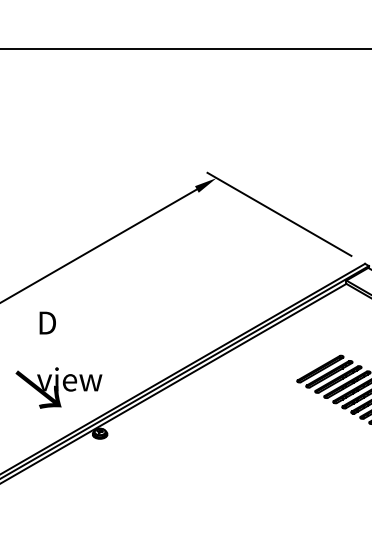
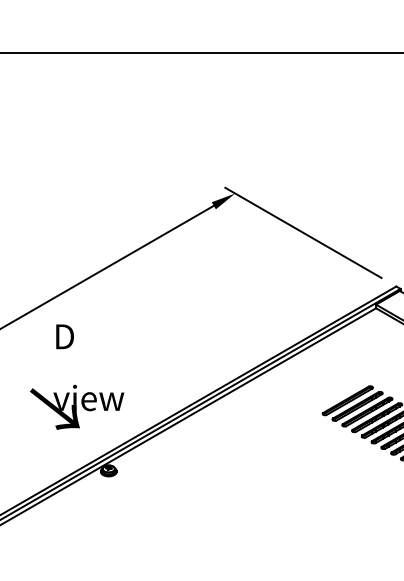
text: (59, 359) -> (77, 376), moved

